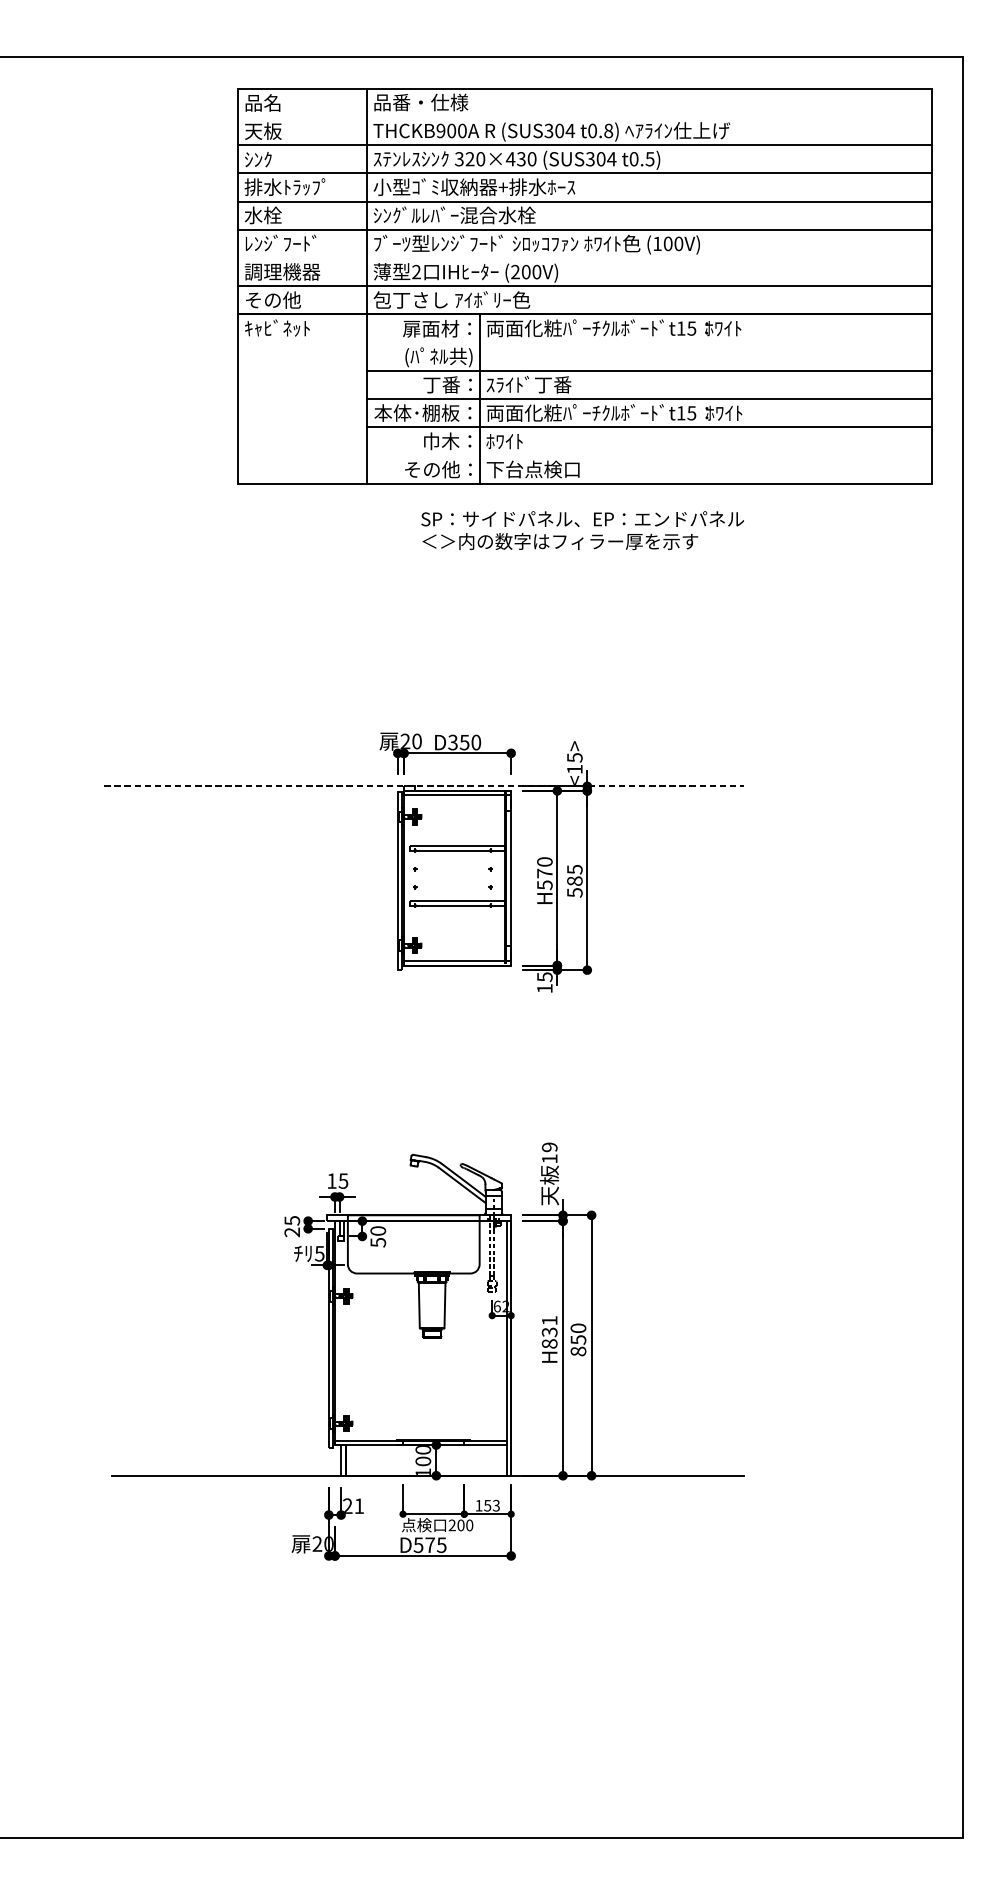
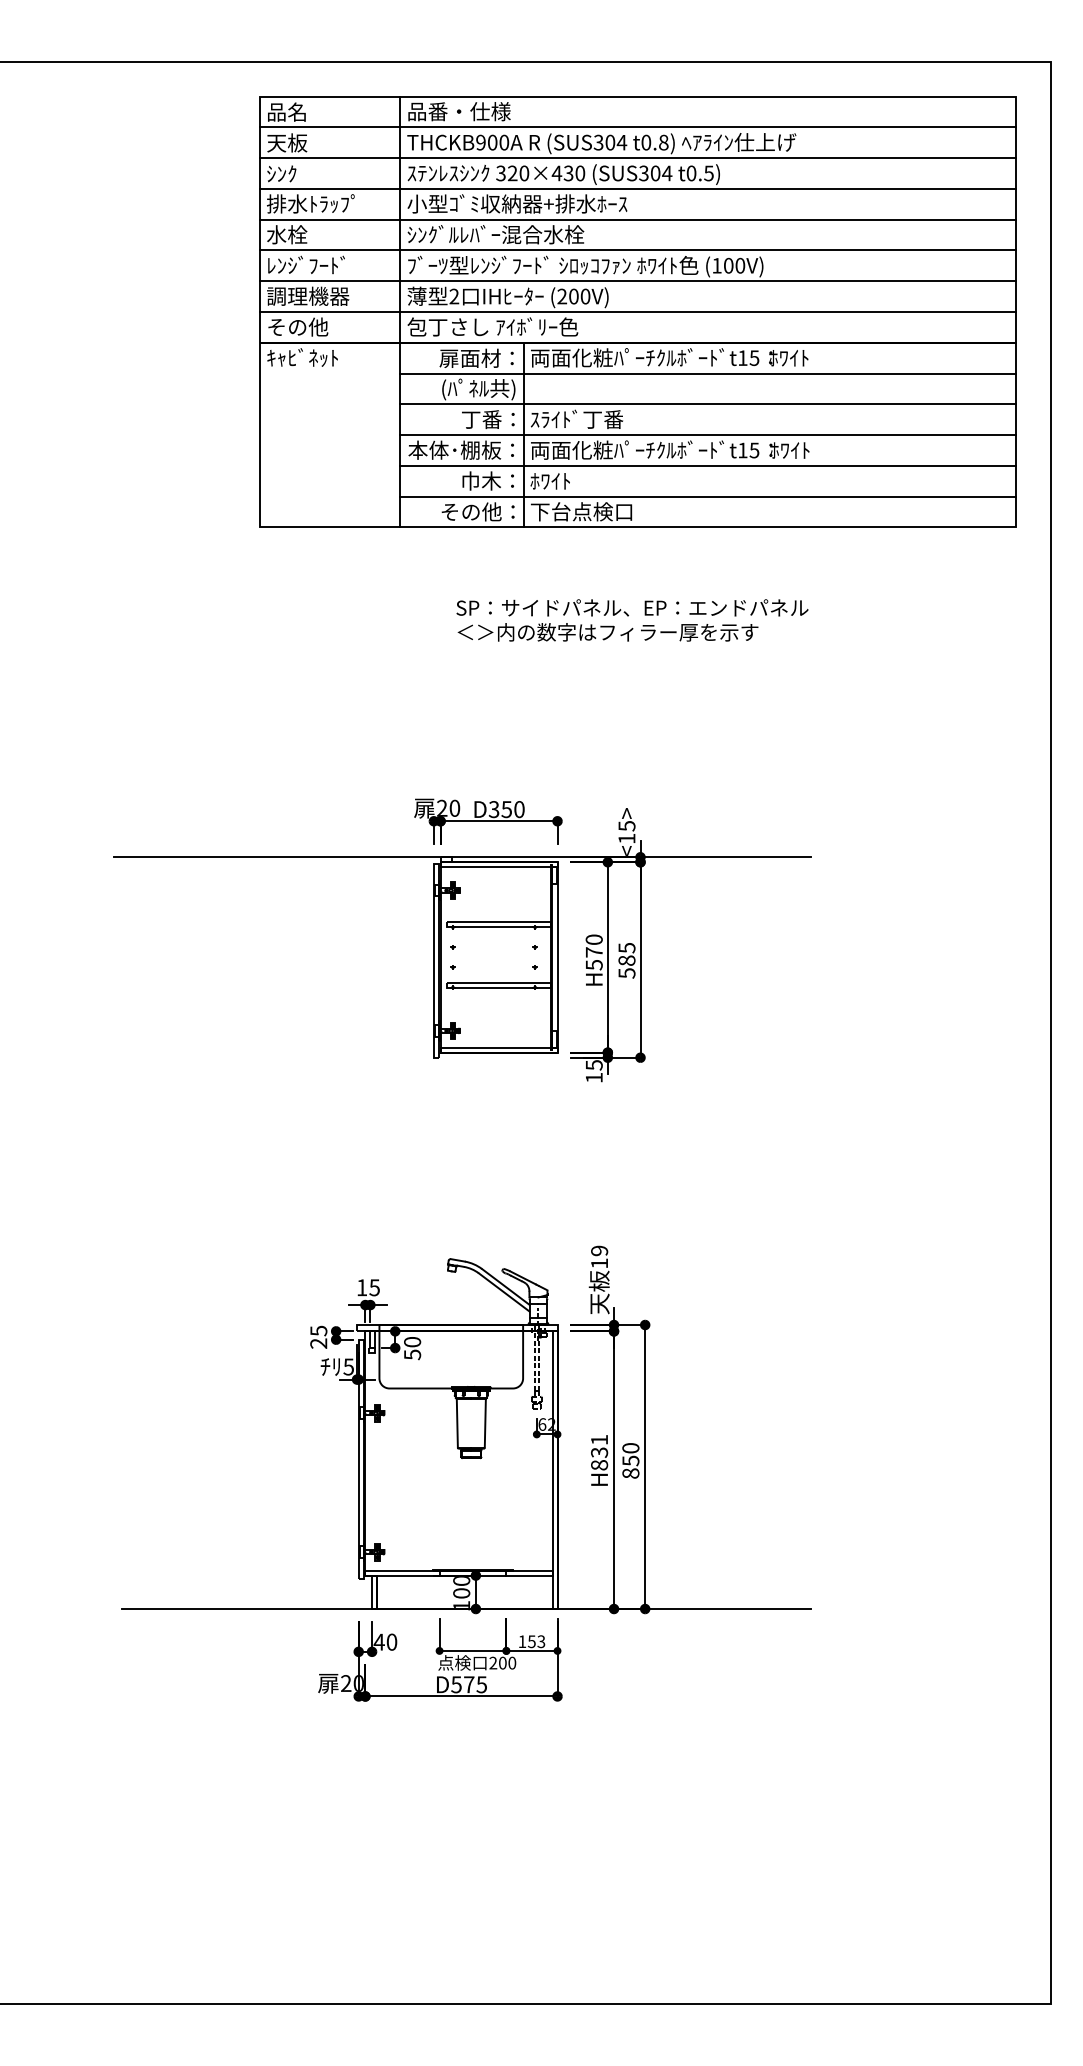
line: (585, 117) -> (638, 127), added
line: (585, 258) -> (638, 281), added
line: (649, 342) -> (708, 373), added
line: (649, 455) -> (708, 496), added
text: (582, 530) -> (632, 620), moved
line: (424, 786) -> (462, 857), dashed -> solid
text: (353, 1505) -> (385, 1641), 21 -> 40

